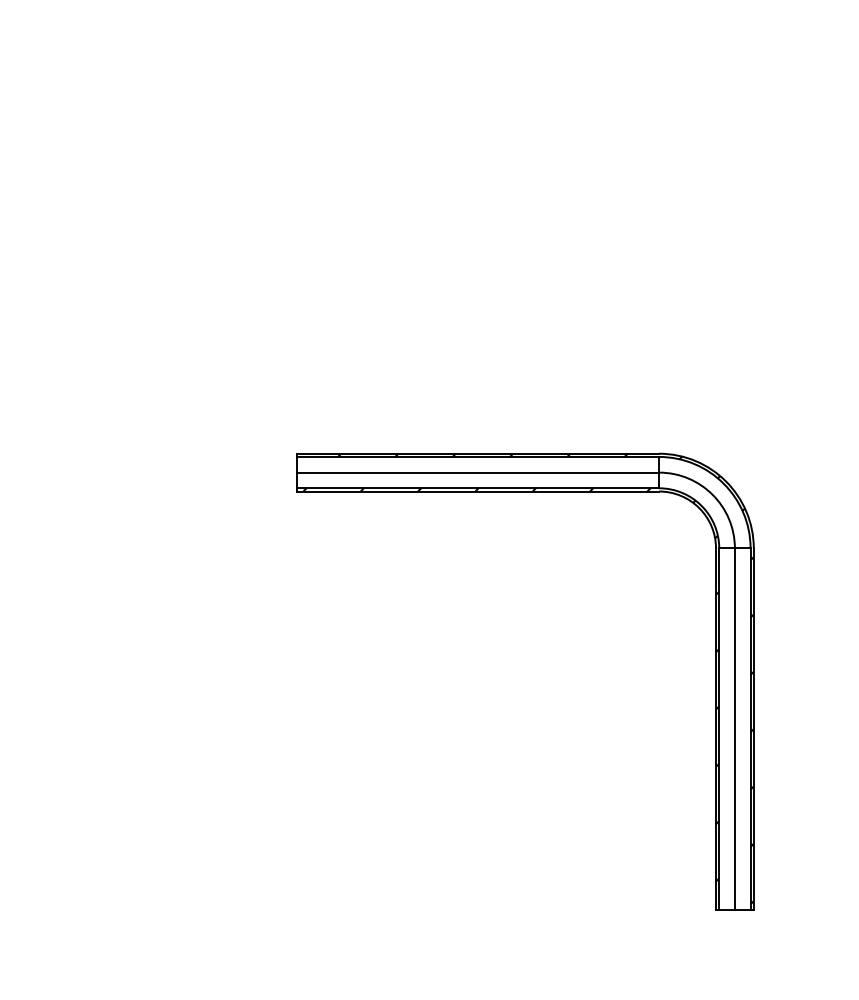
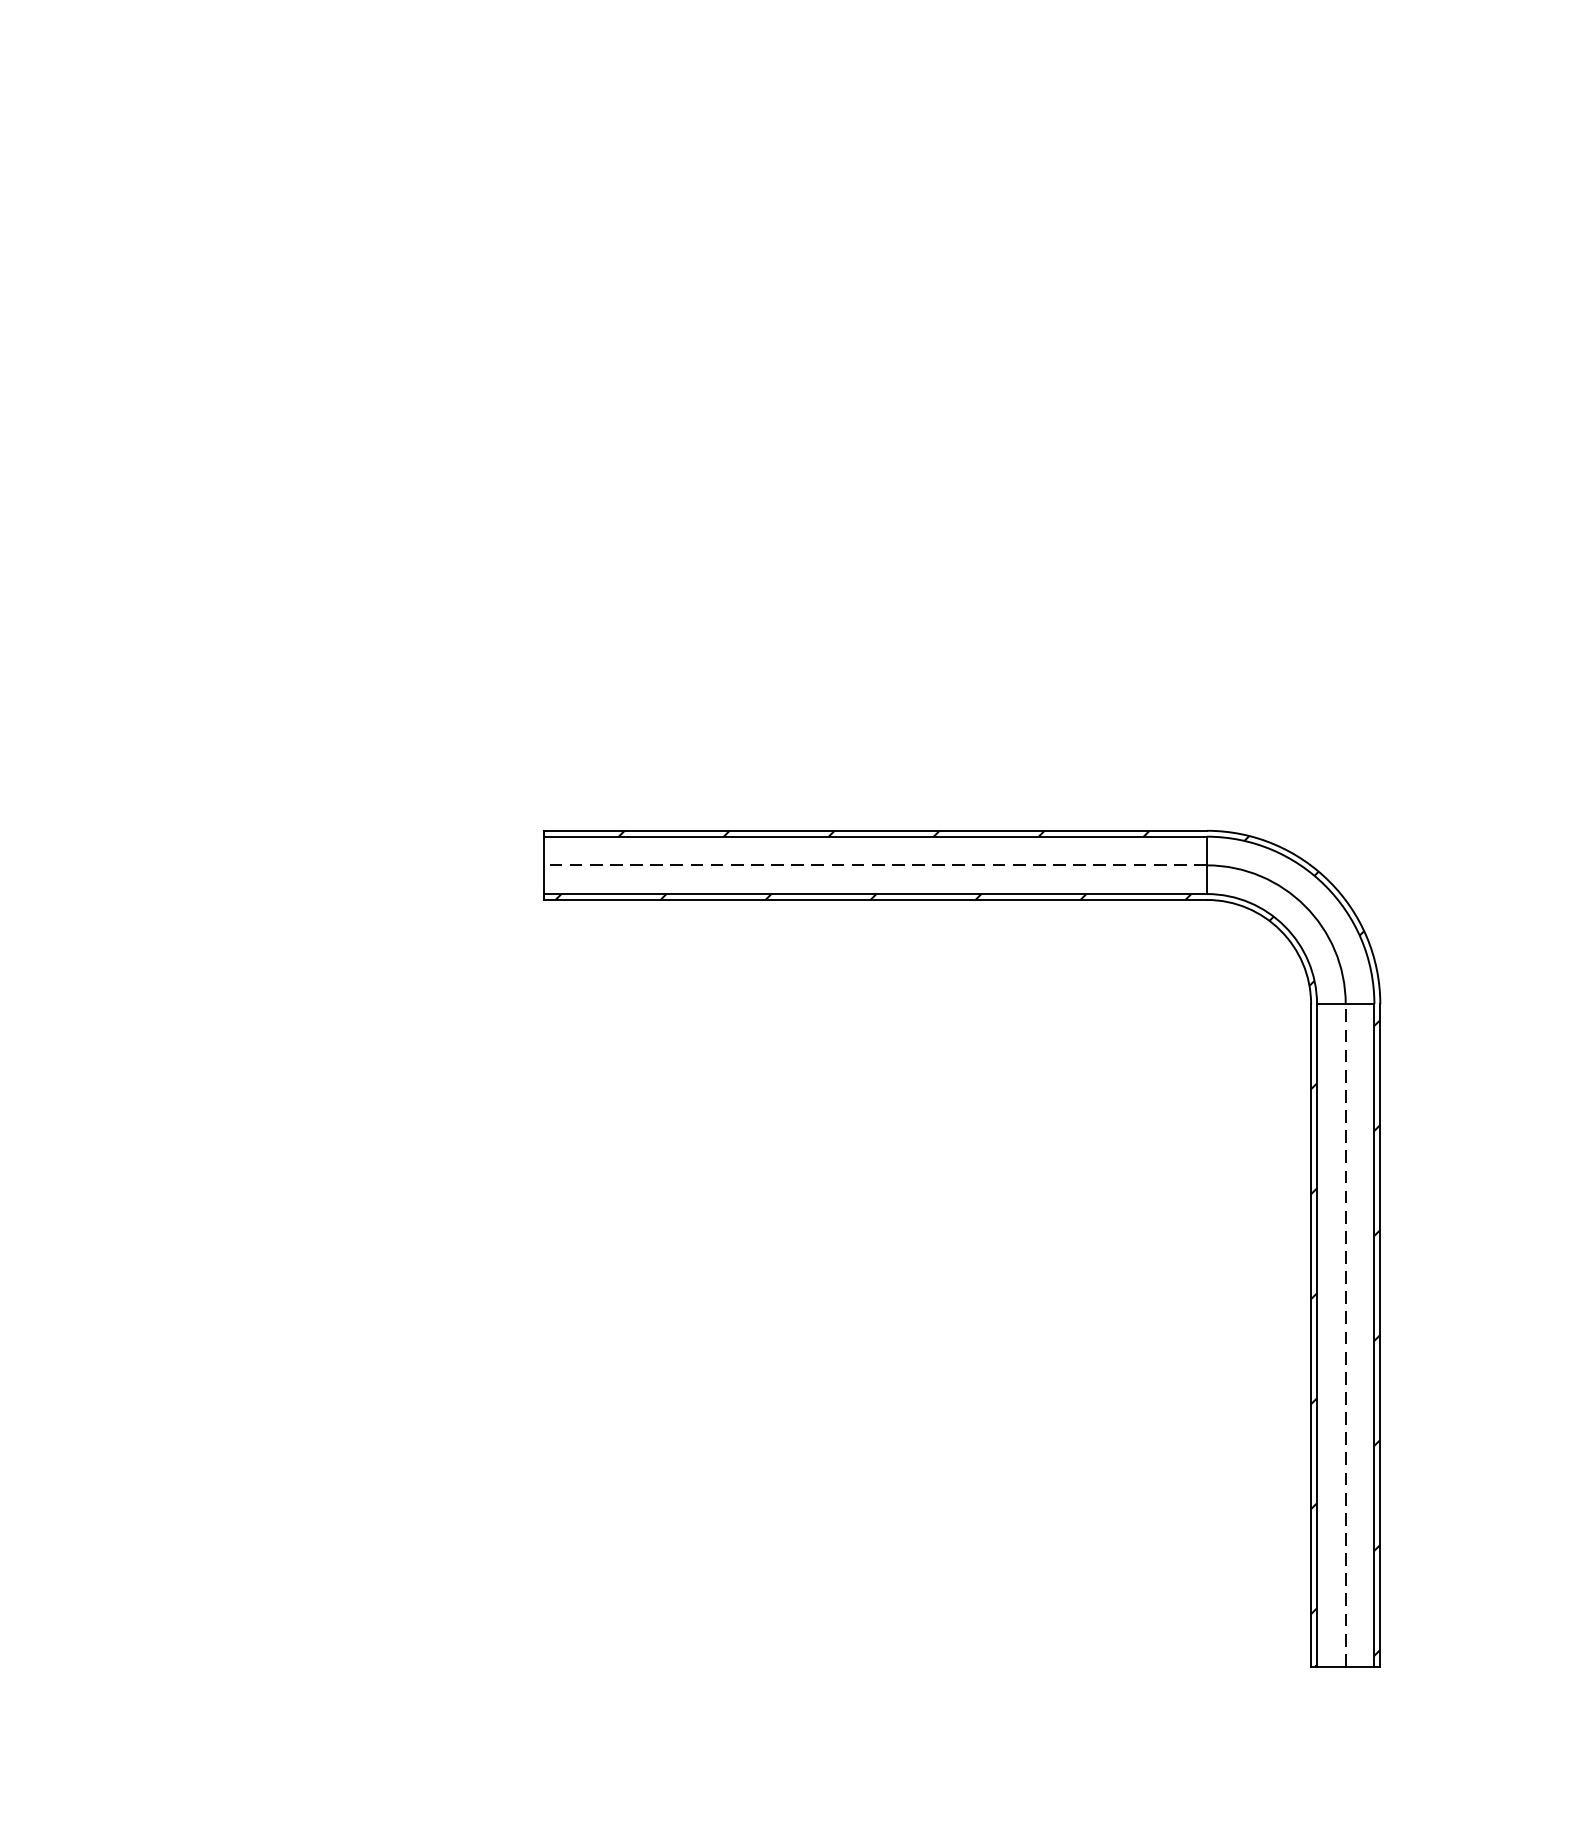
line: (478, 472) -> (876, 865), solid -> dashed
line: (734, 729) -> (1344, 1335), solid -> dashed

